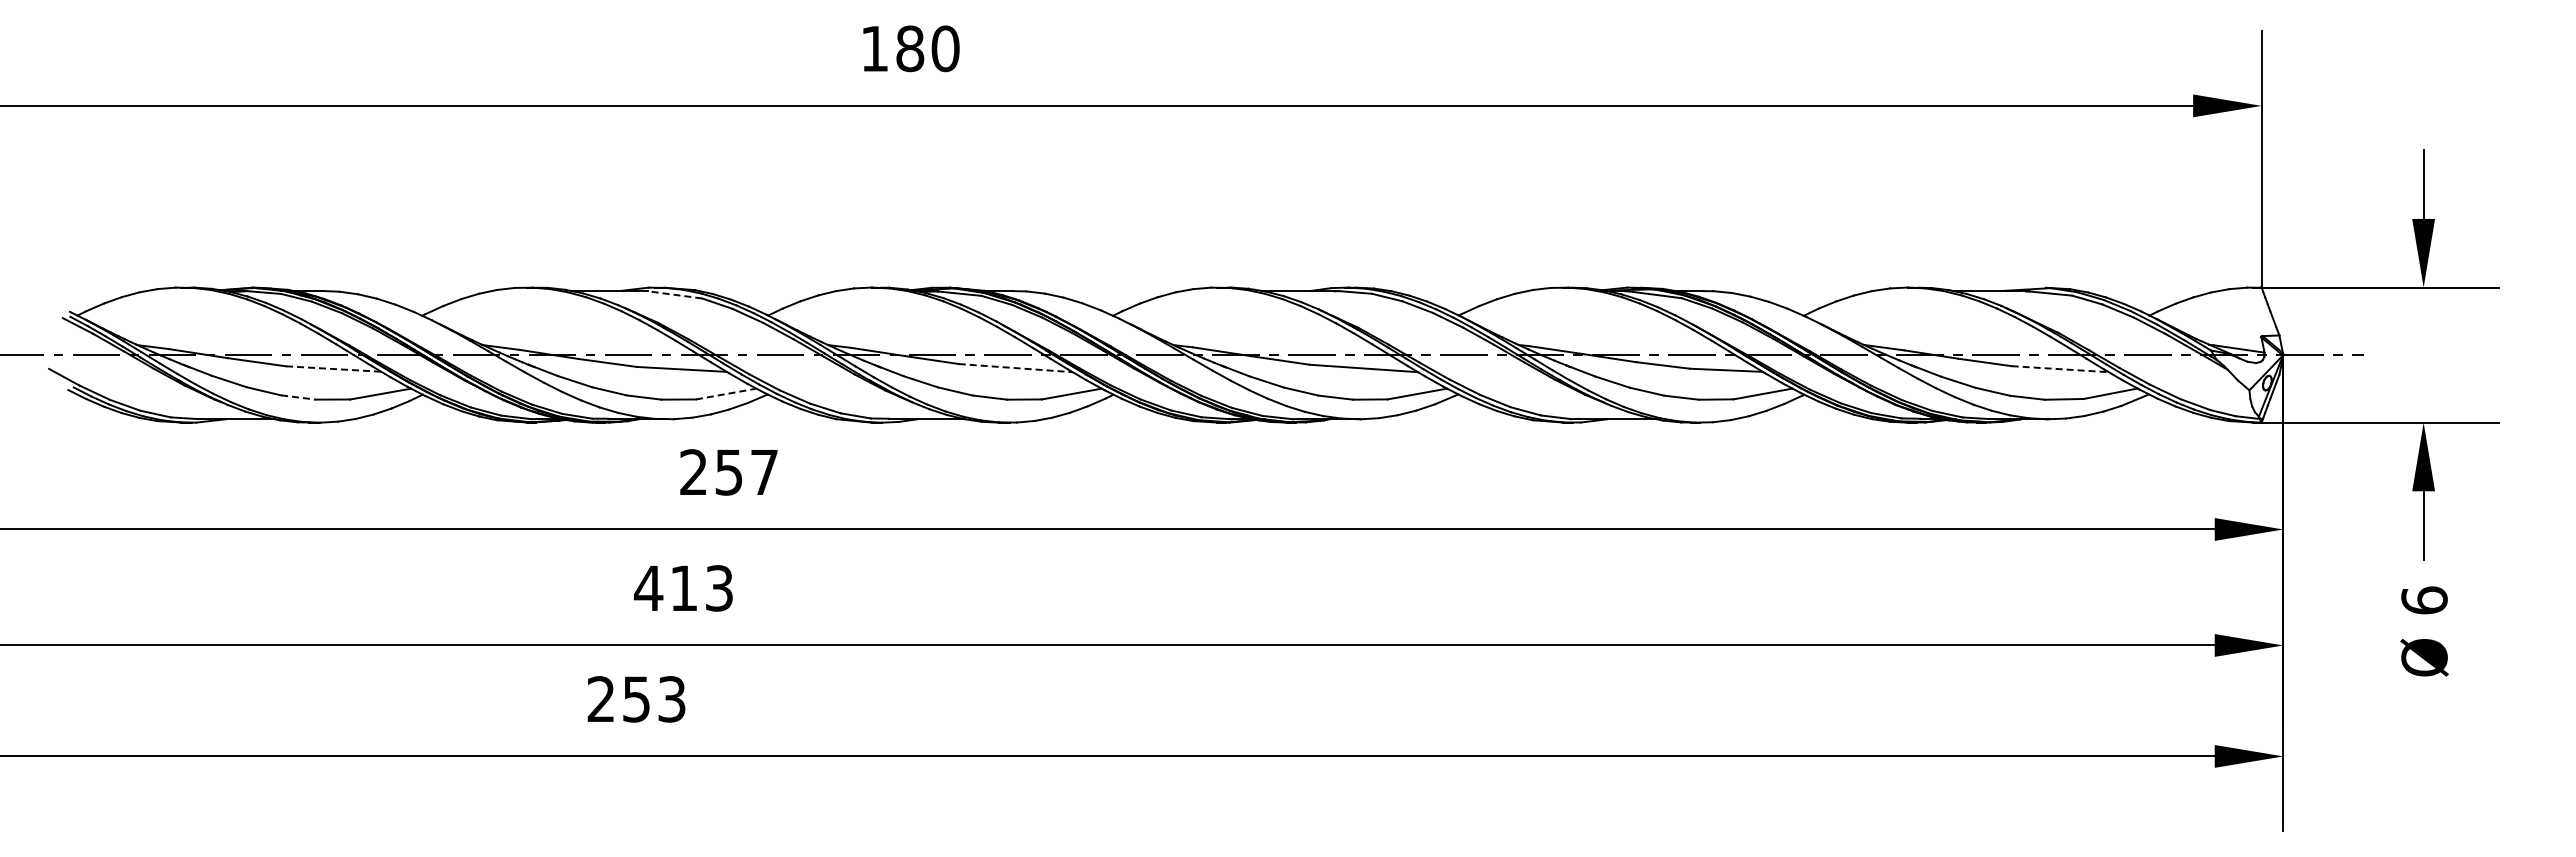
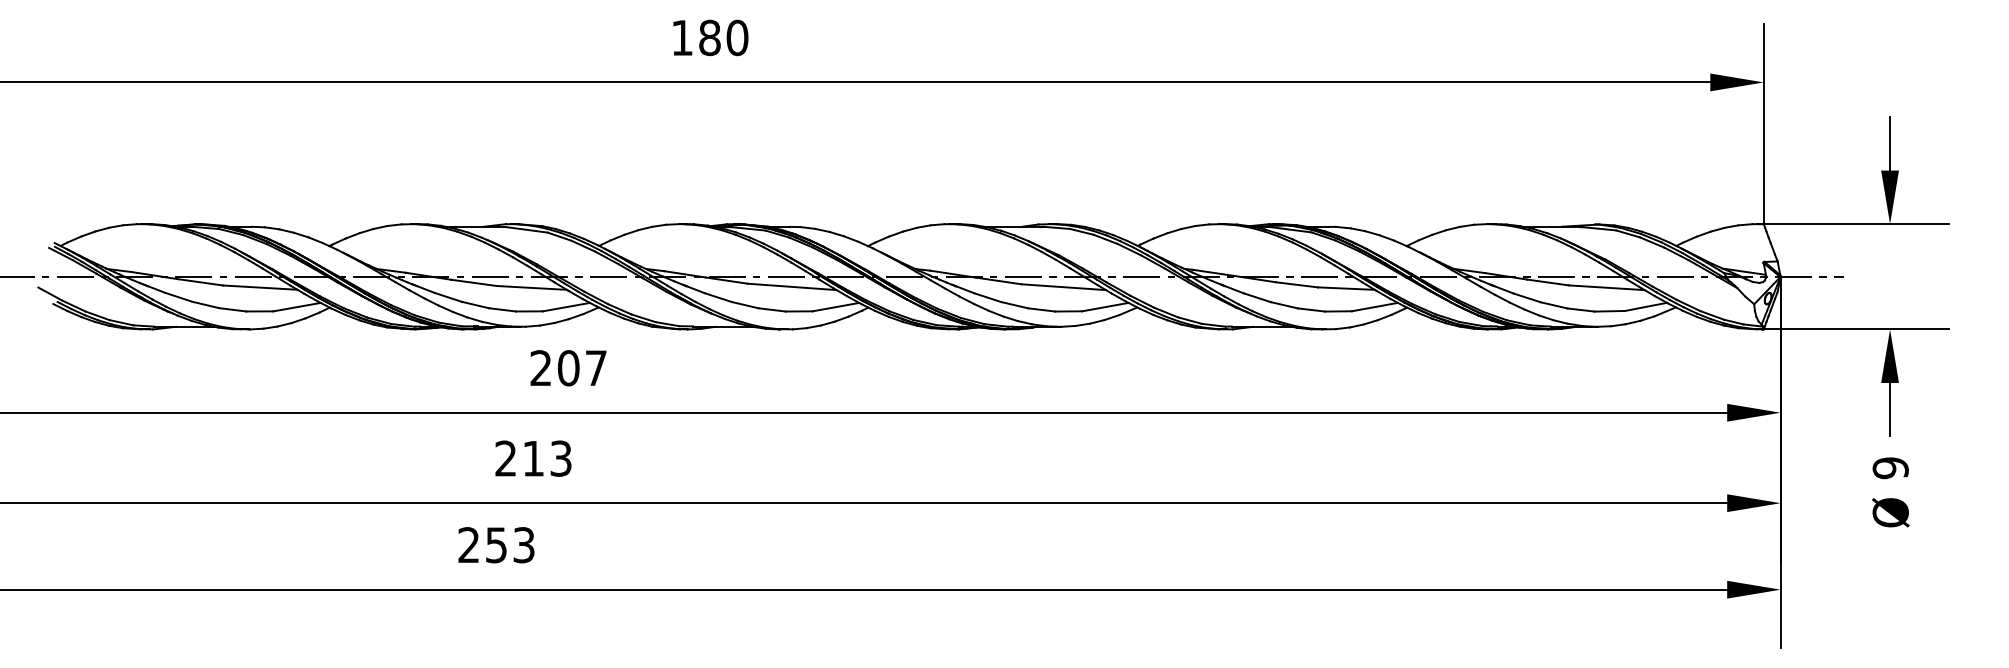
line: (674, 294) -> (526, 229), dashed -> solid
line: (1016, 368) -> (792, 287), dashed -> solid
line: (333, 369) -> (260, 287), dashed -> solid
line: (2060, 369) -> (1606, 287), dashed -> solid
line: (726, 394) -> (566, 307), dashed -> solid
line: (298, 397) -> (232, 309), dashed -> solid
text: (729, 472) -> (568, 368), 257 -> 207
text: (648, 587) -> (505, 457), 413 -> 213
text: (2424, 600) -> (1890, 468), 6 -> 9

